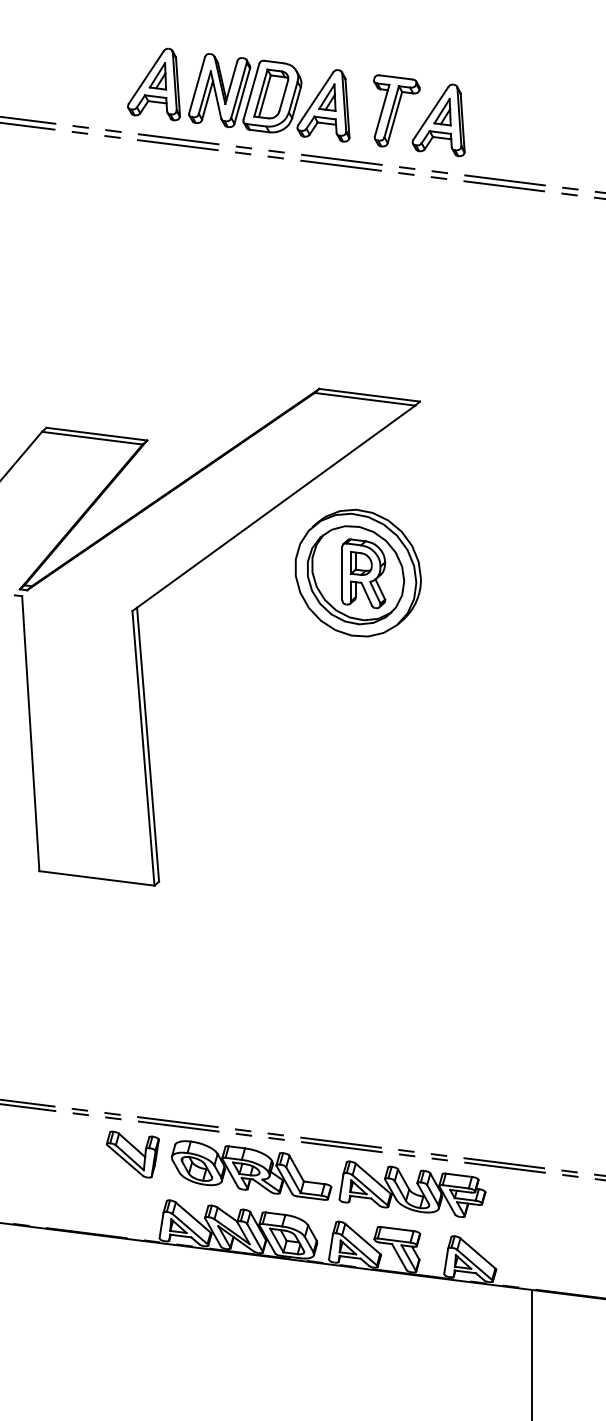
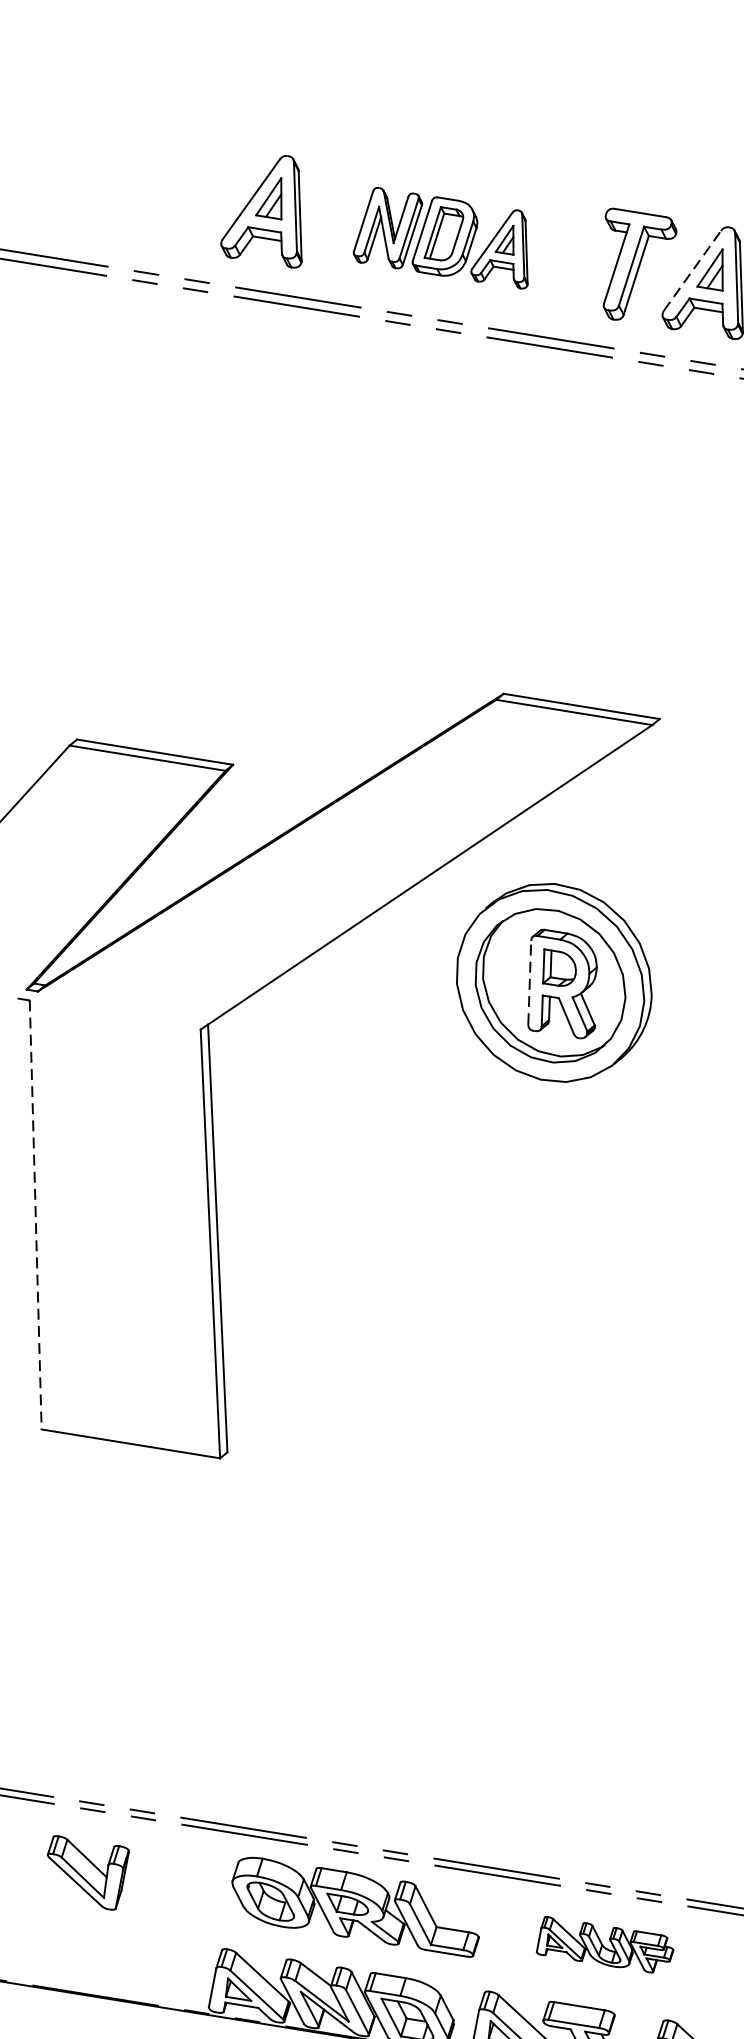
part: (269, 97) -> (442, 237), size x0.7
line: (431, 113) -> (693, 271), solid -> dashed
line: (342, 573) -> (529, 982), solid -> dashed
line: (30, 733) -> (35, 1214), solid -> dashed
part: (132, 1154) -> (87, 1872), moved
part: (412, 1188) -> (605, 1943), size x0.6

